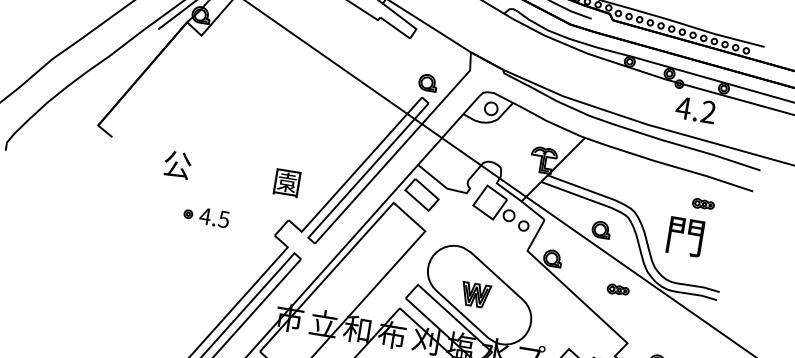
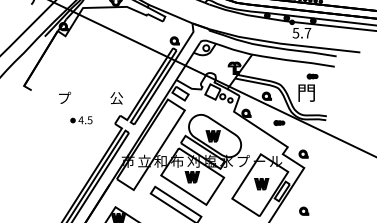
text: (695, 108) -> (301, 32), 4.2 -> 5.7
text: (178, 163) -> (64, 97), 公 -> プ
text: (286, 183) -> (116, 98), 園 -> 公

